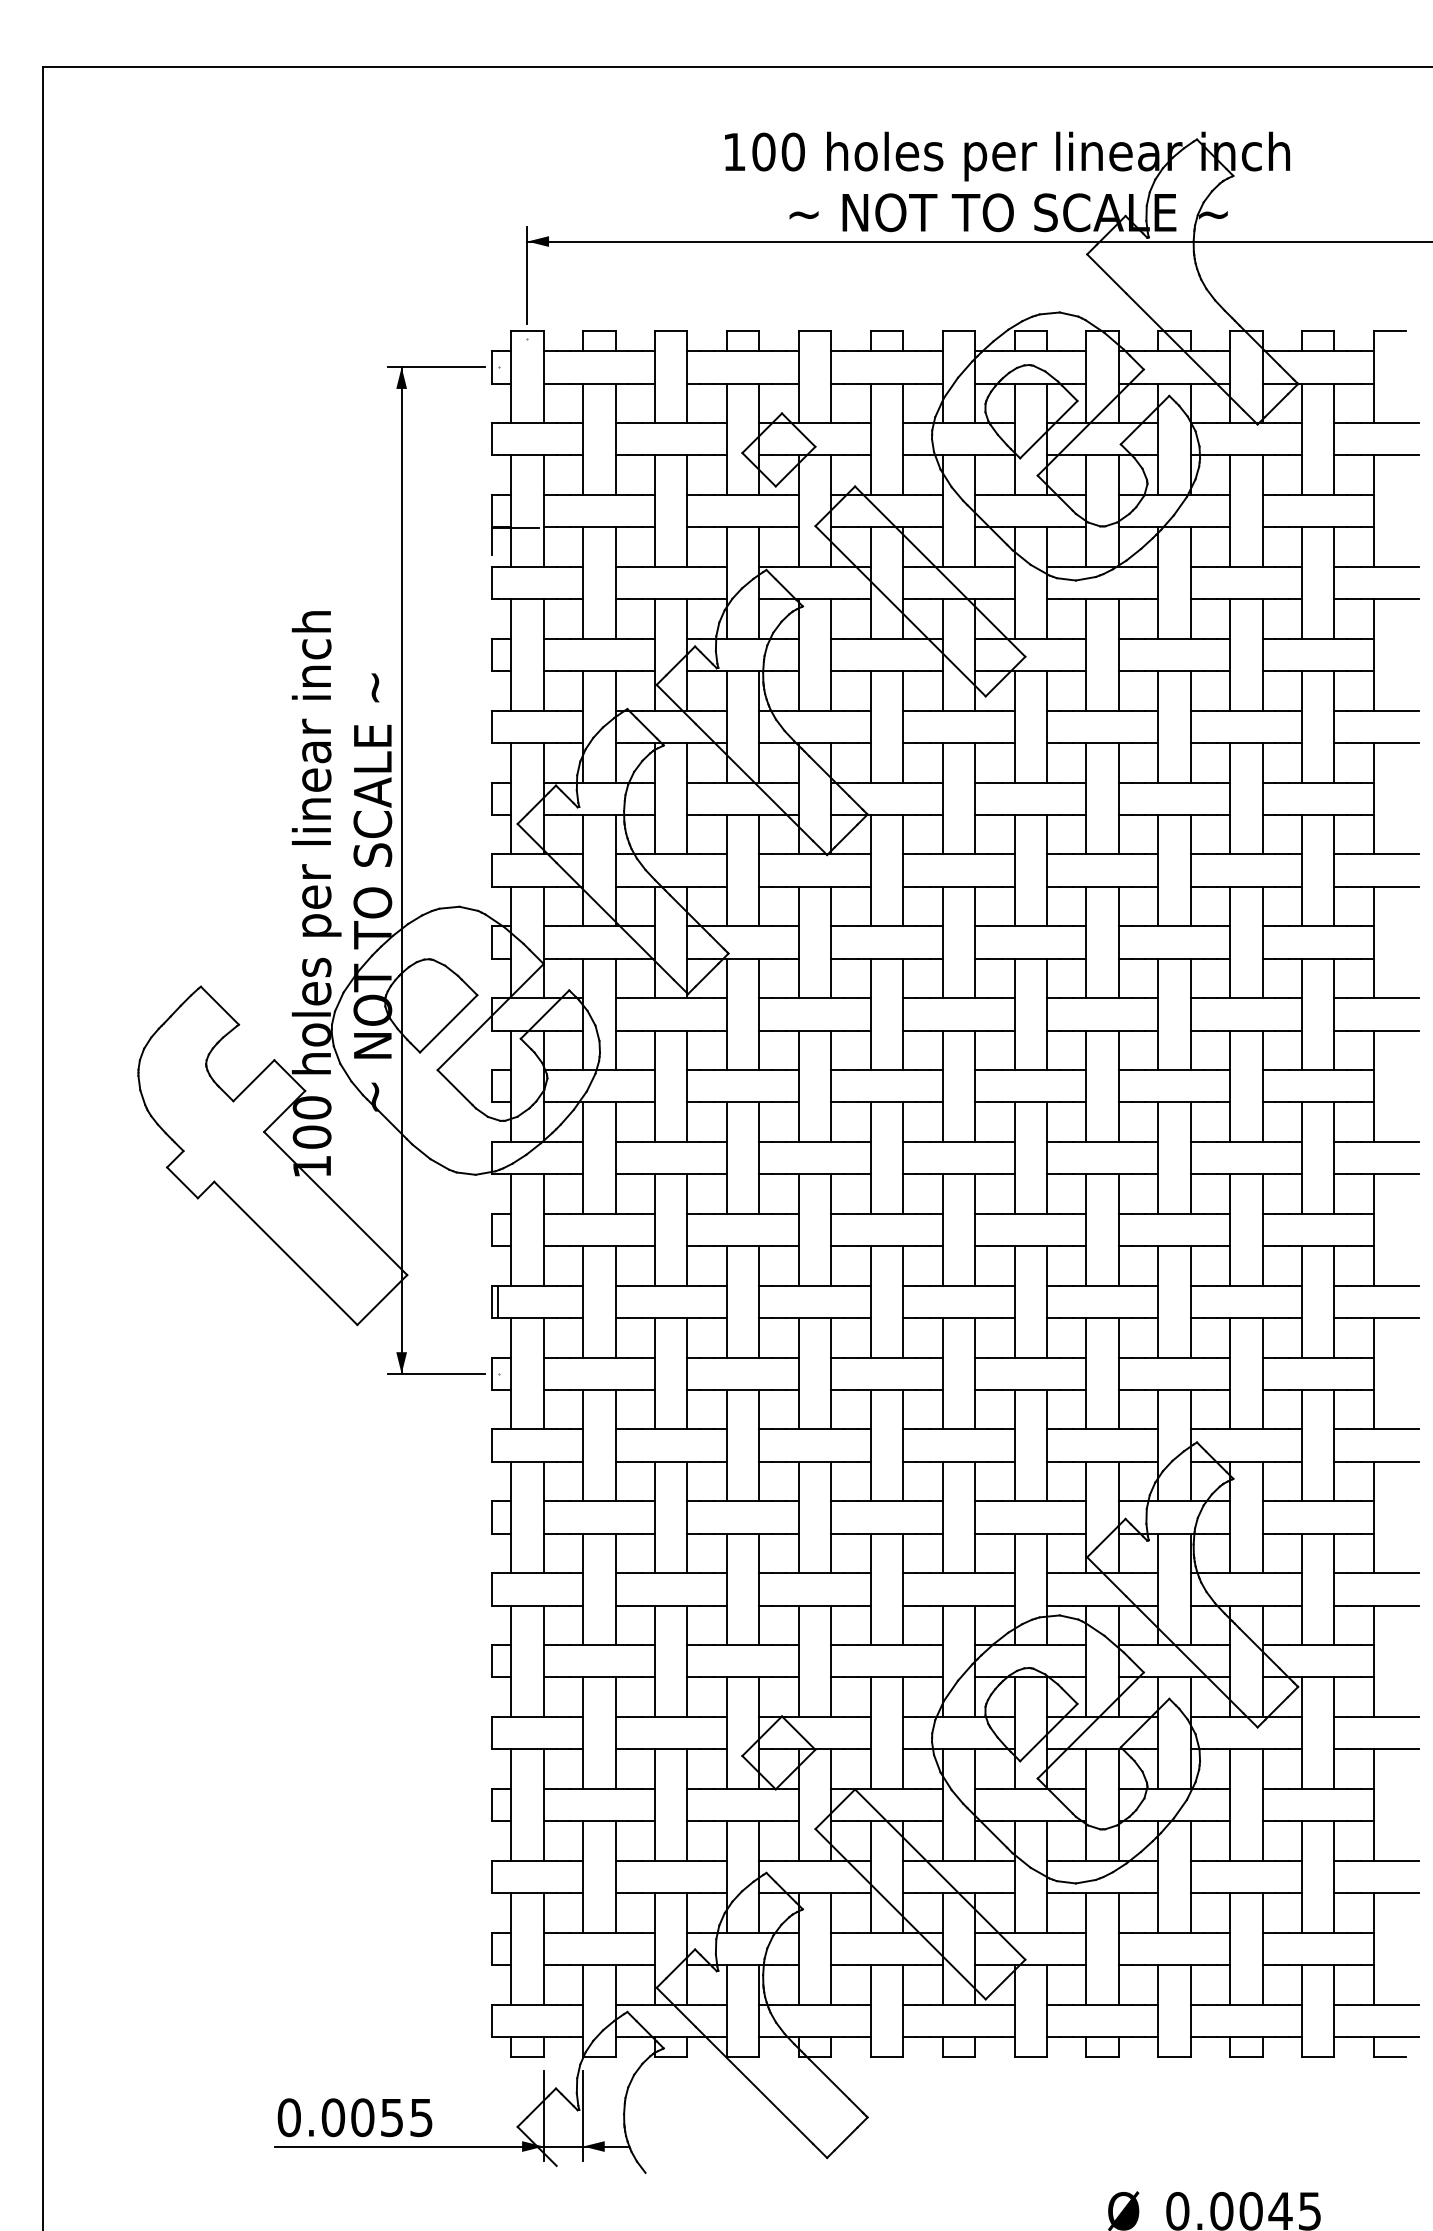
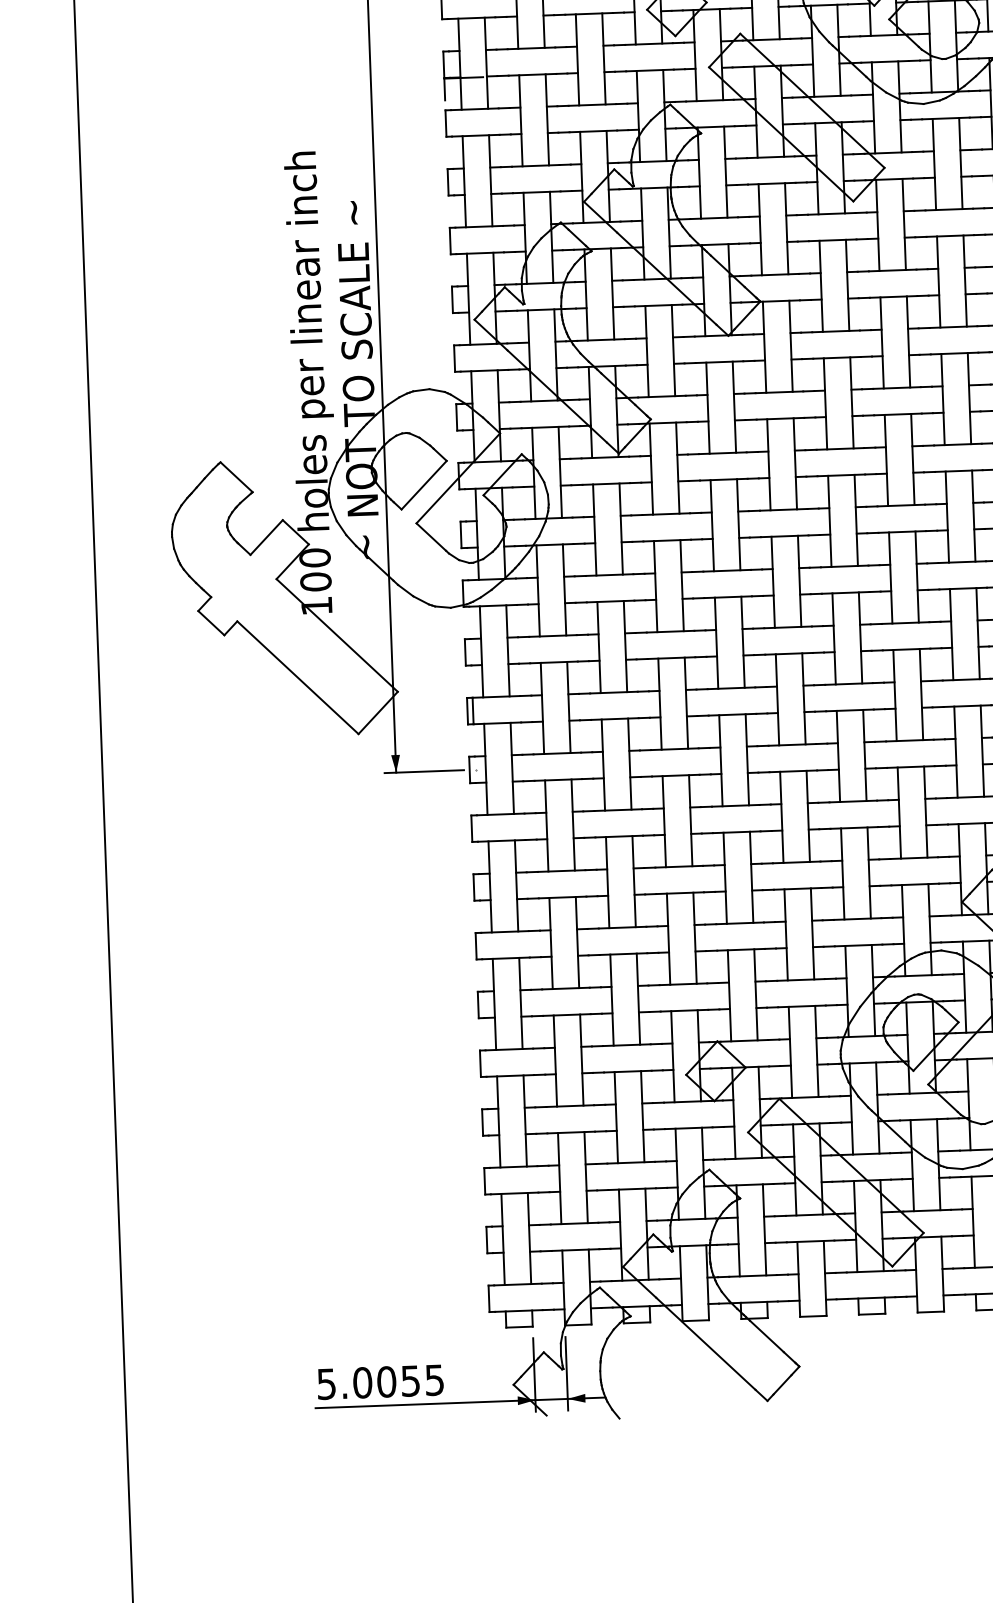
text: (288, 2117) -> (326, 1384), 0.0055 -> 5.0055

